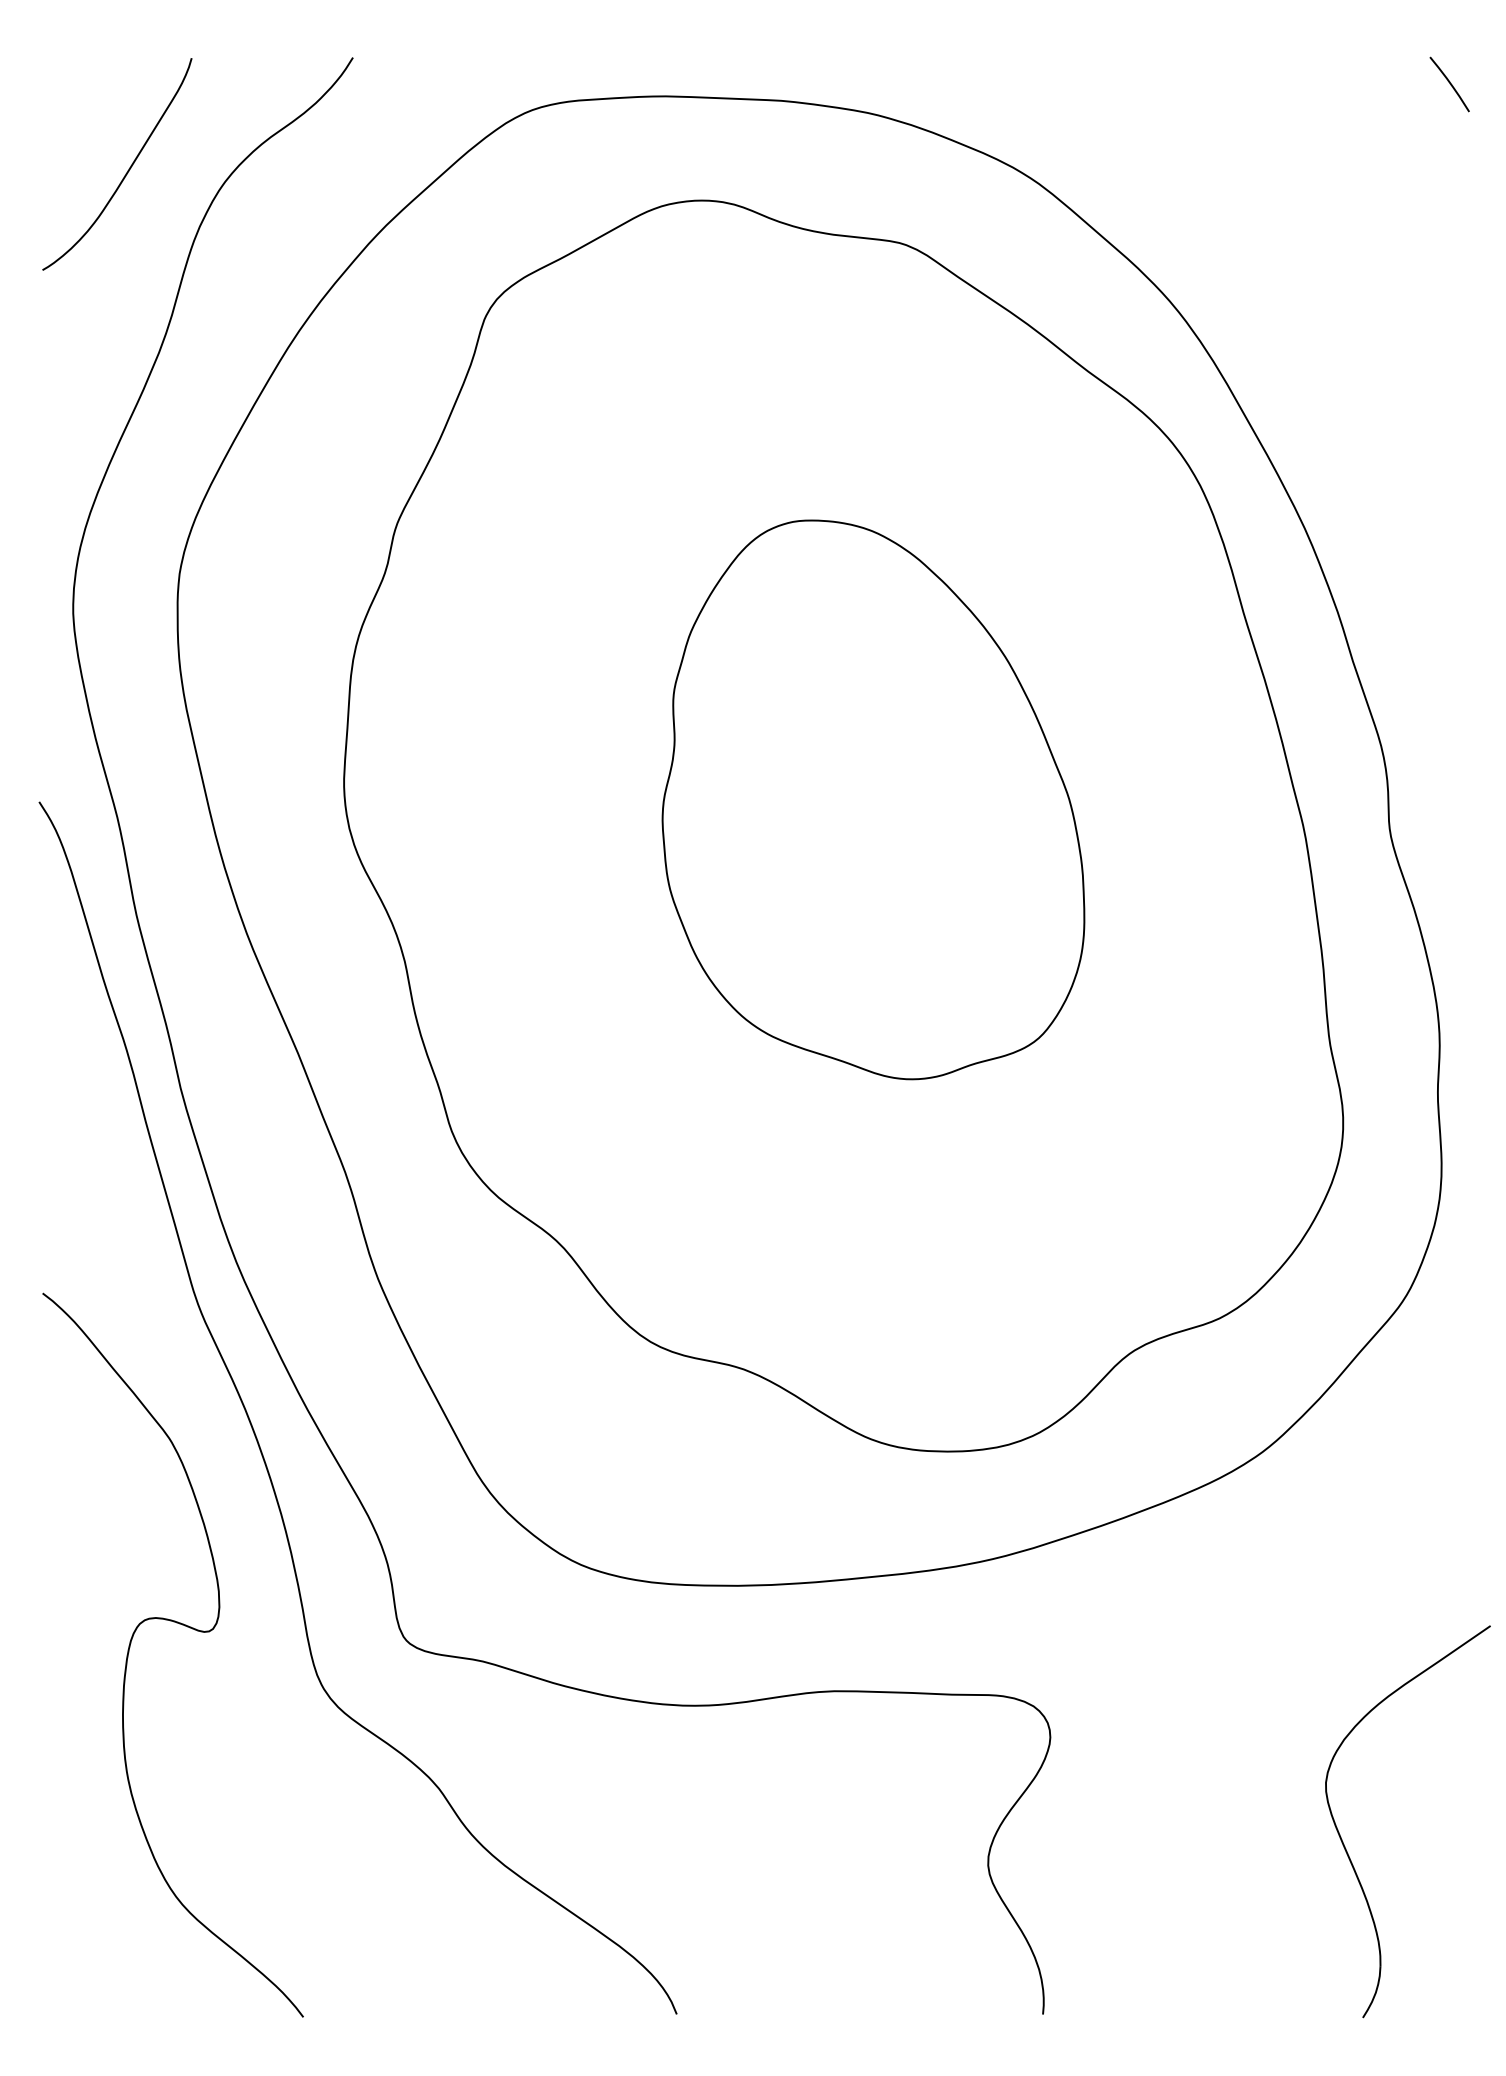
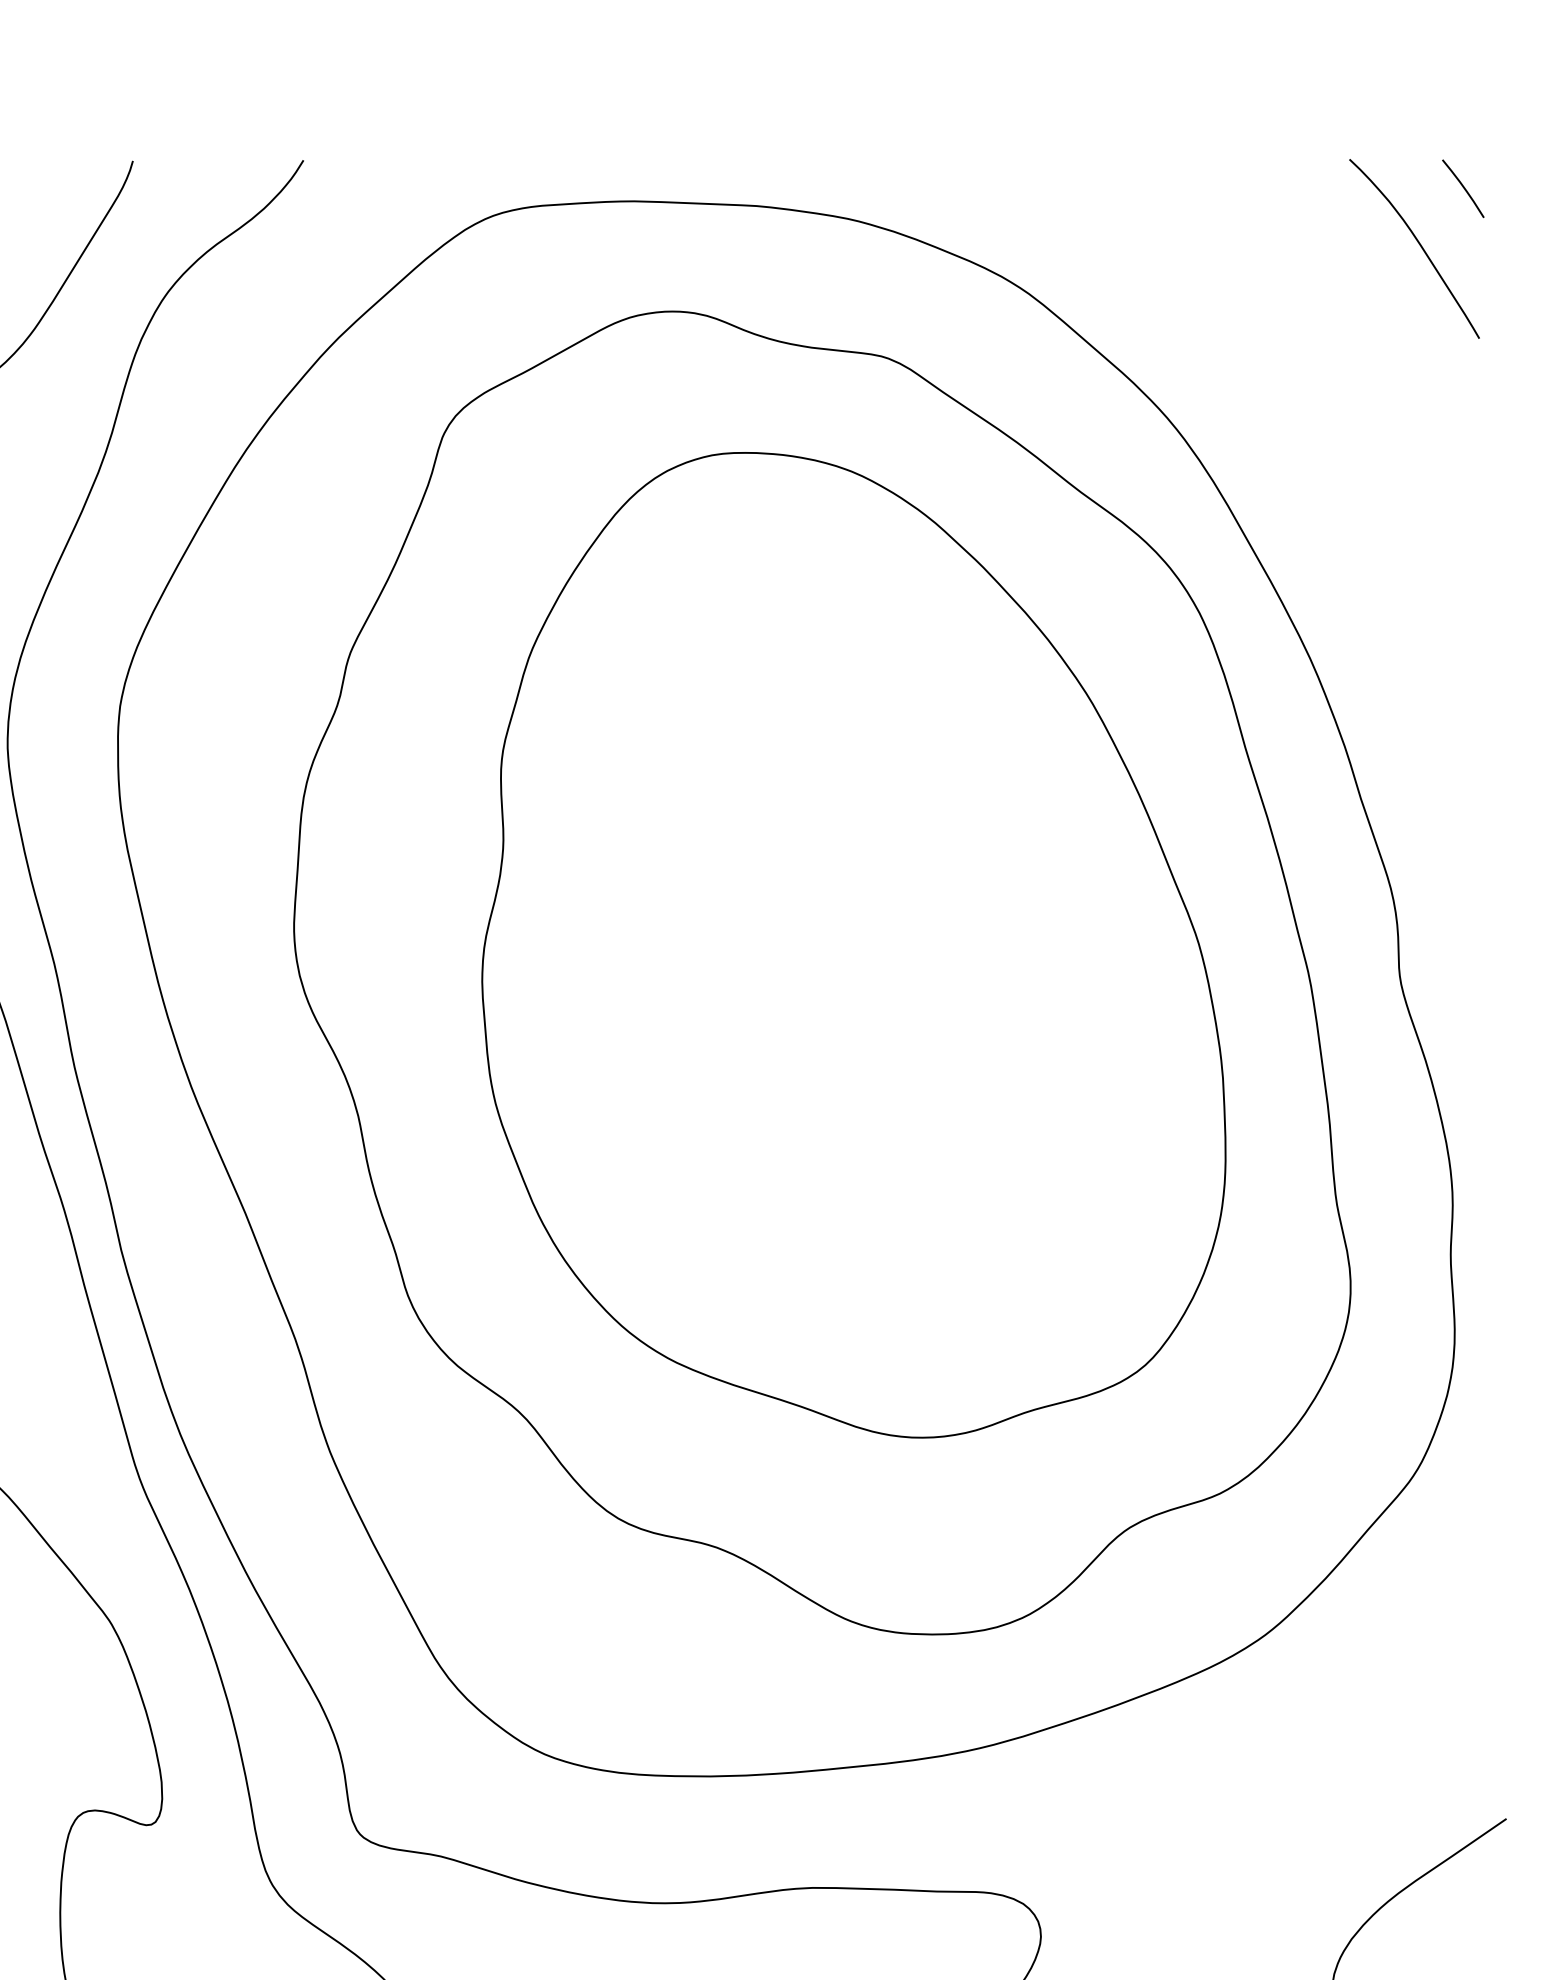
curve: (1408, 138) -> (1419, 245), added
part: (873, 799) -> (853, 944), size x1.67

